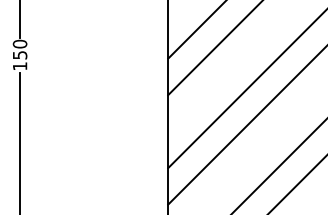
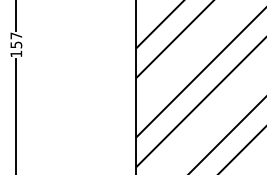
text: (20, 43) -> (16, 35), 150 -> 157

